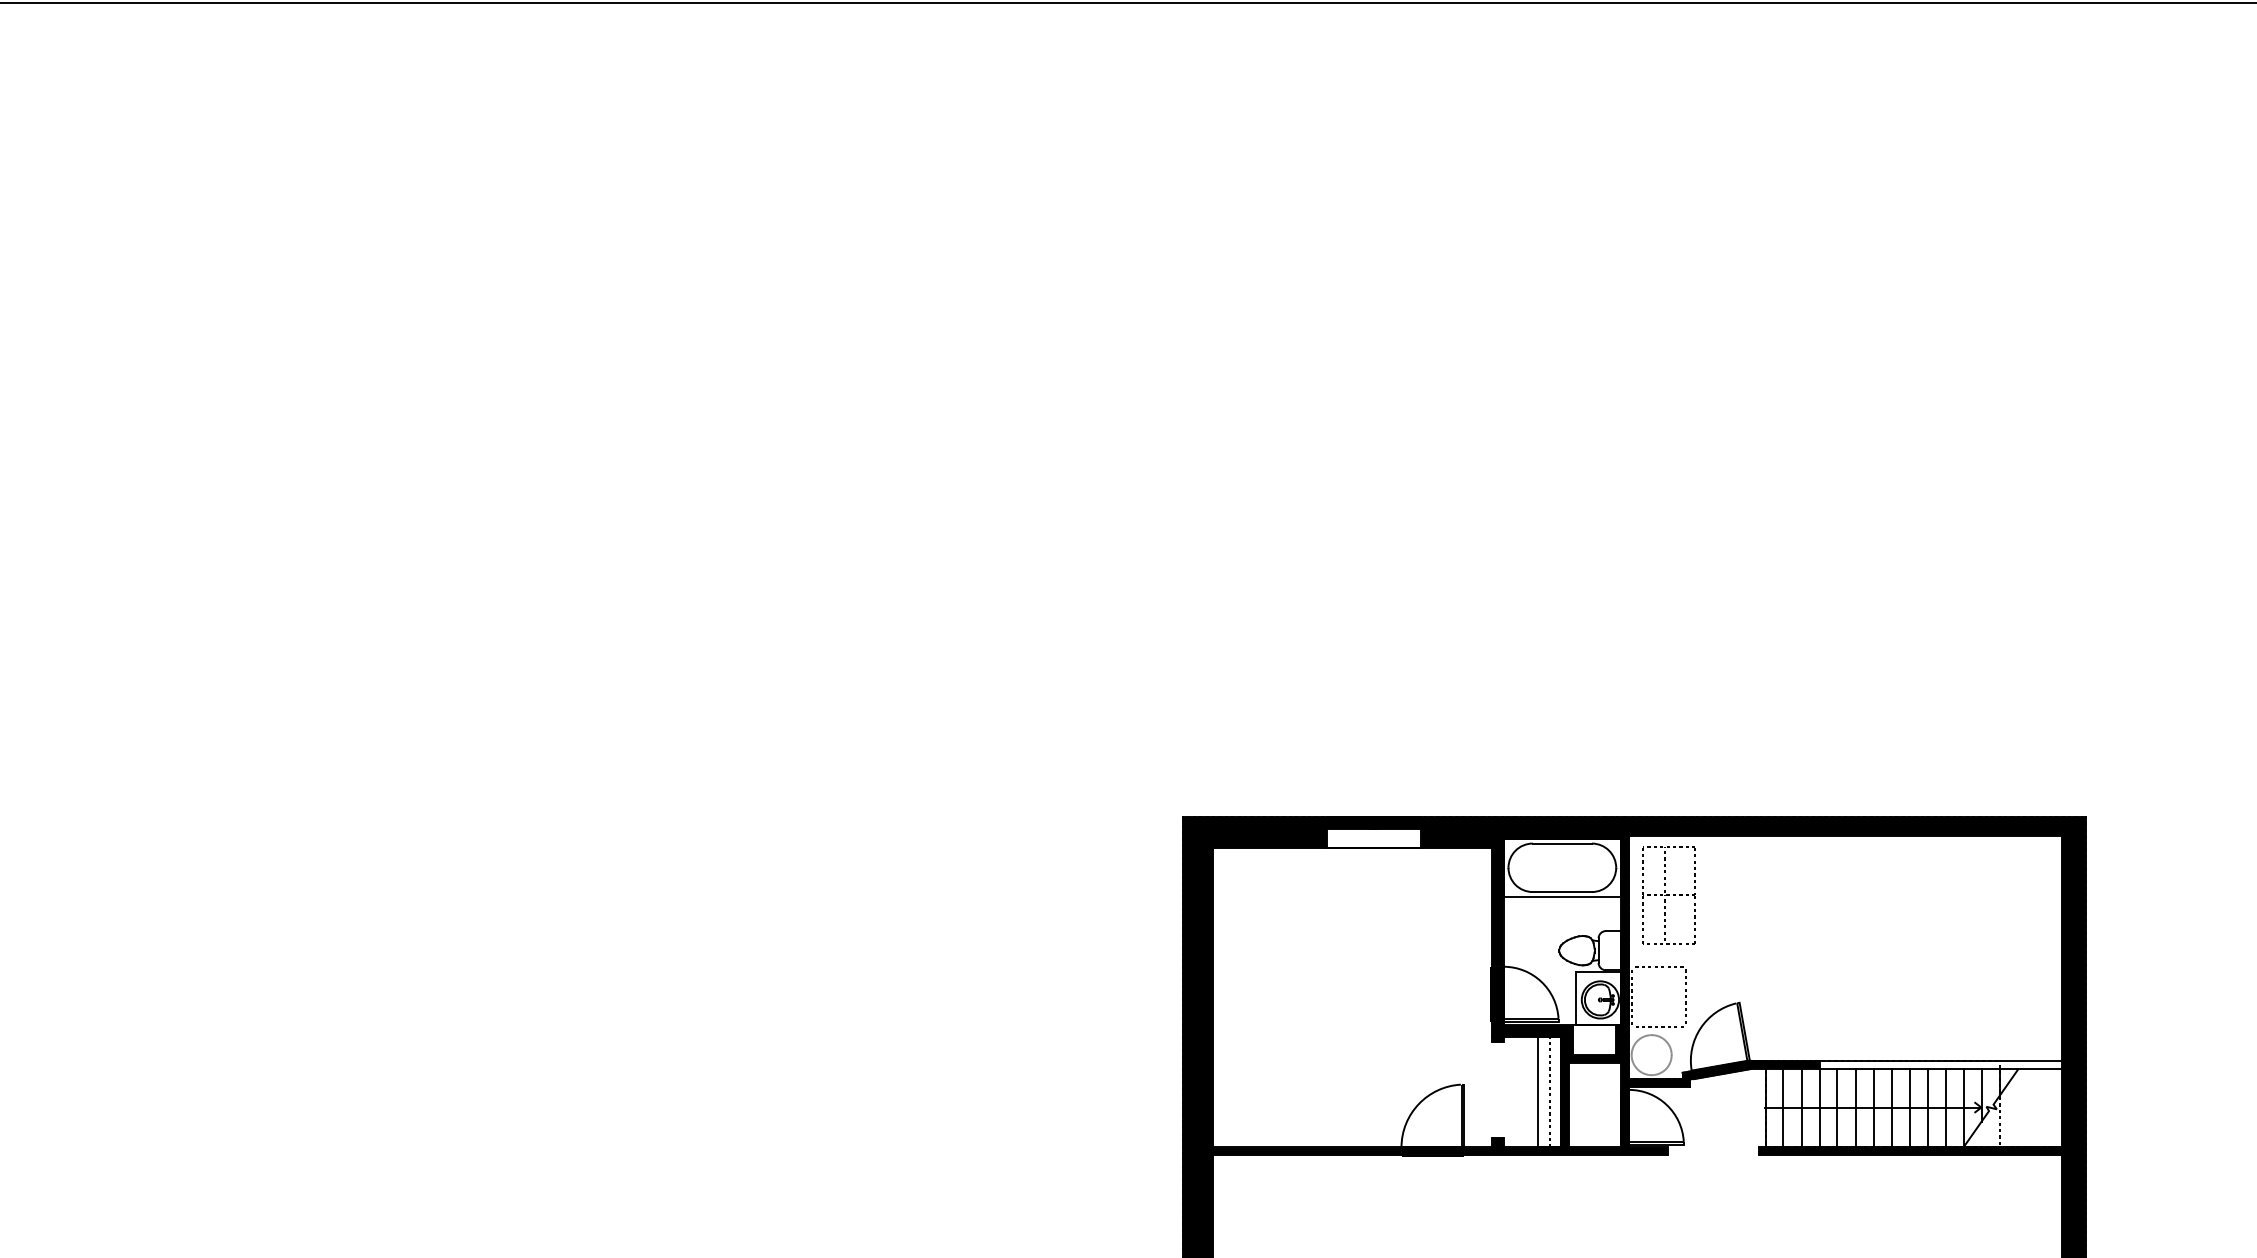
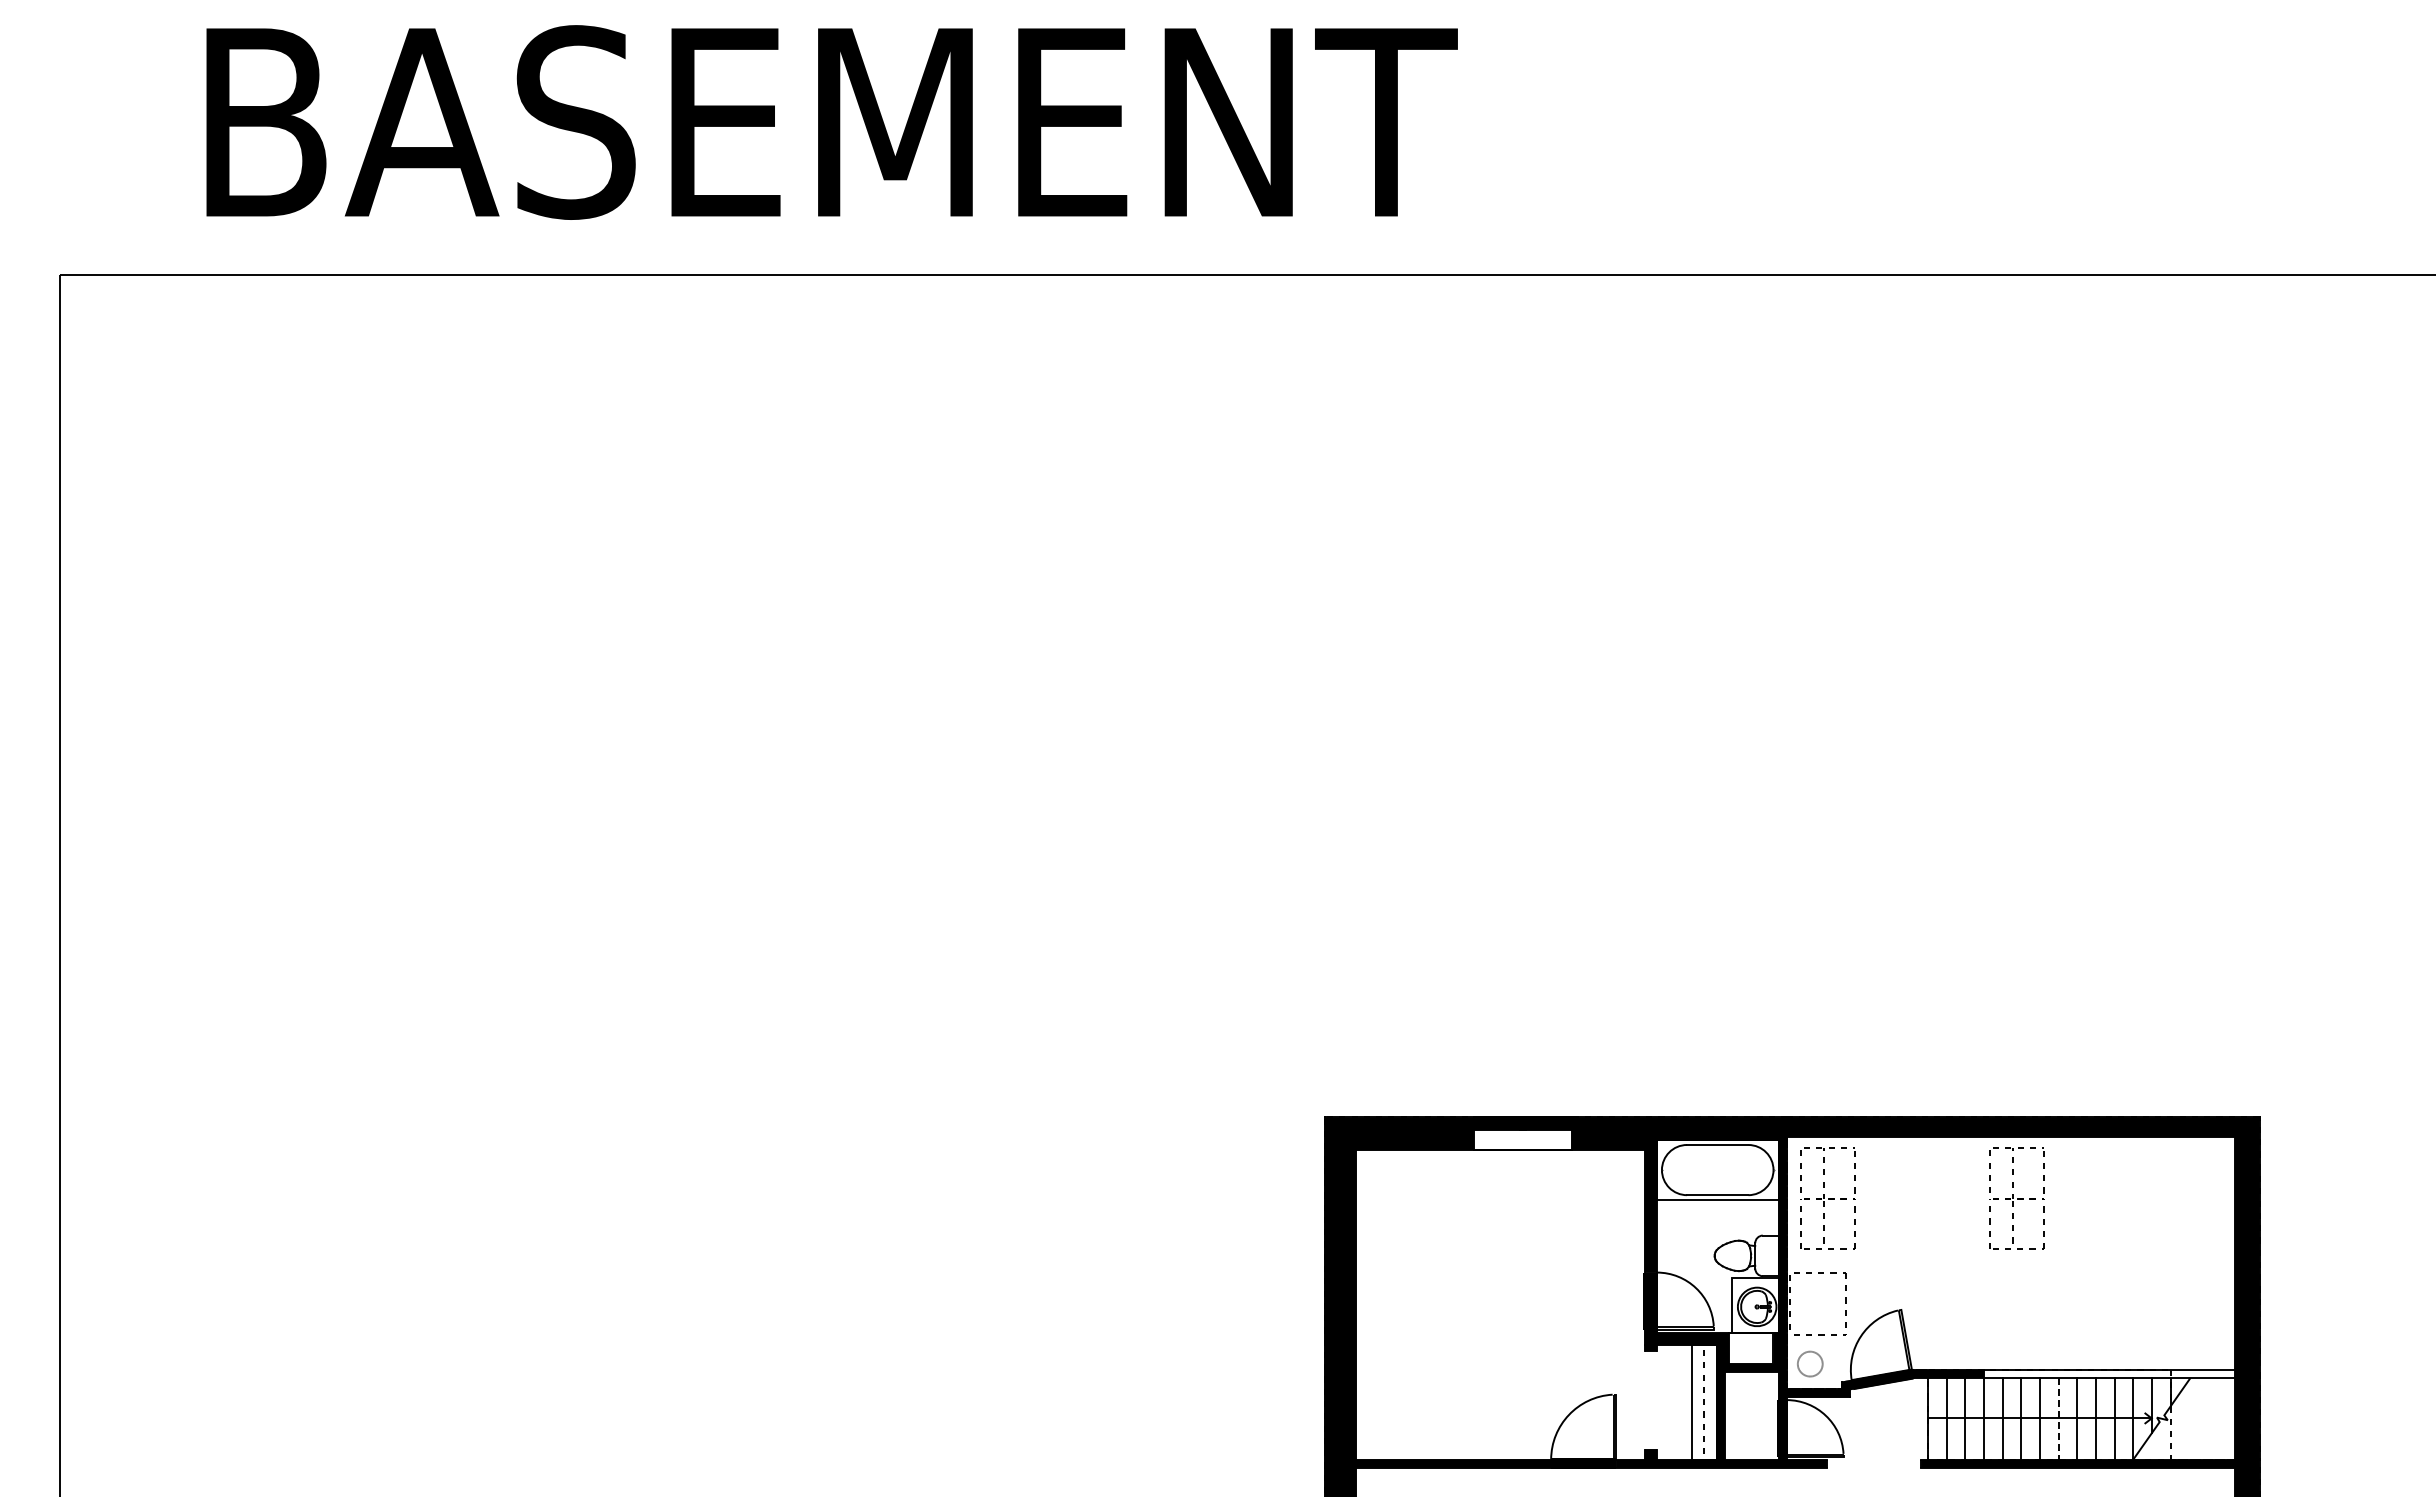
part: (1850, 895) -> (2016, 1198), added
circle: (1651, 1054) -> (1810, 1363), size x0.6
line: (1891, 1107) -> (2058, 1418), solid -> dashed

